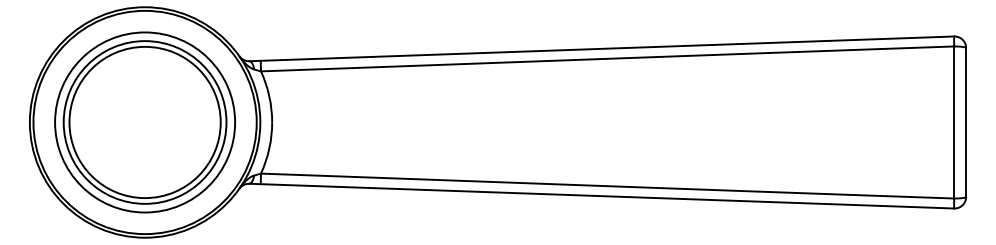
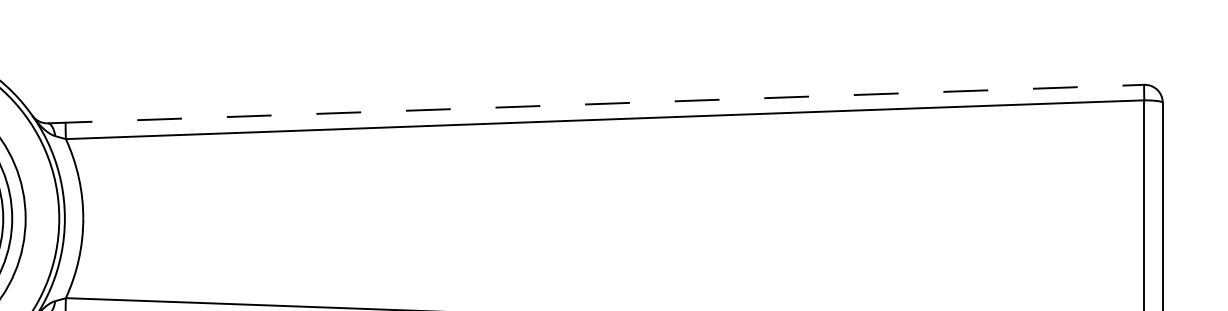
line: (601, 48) -> (595, 103), solid -> dashed

